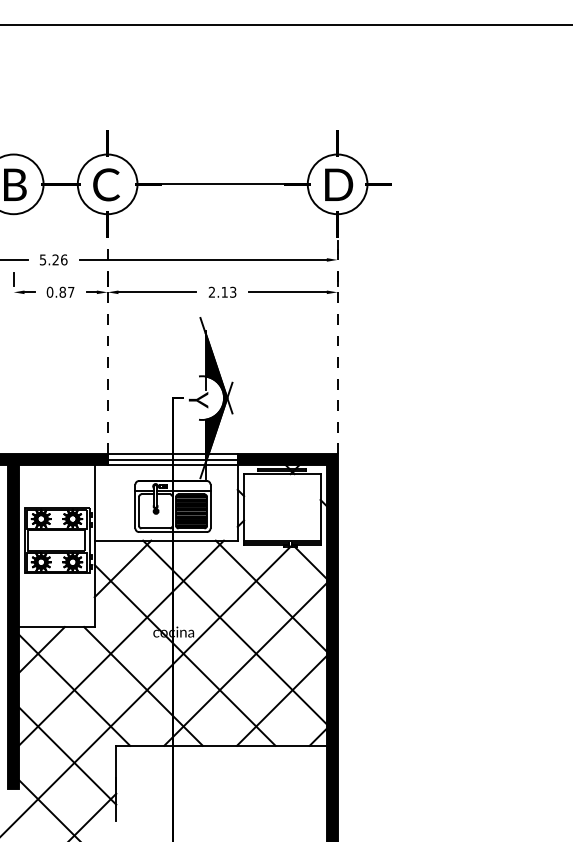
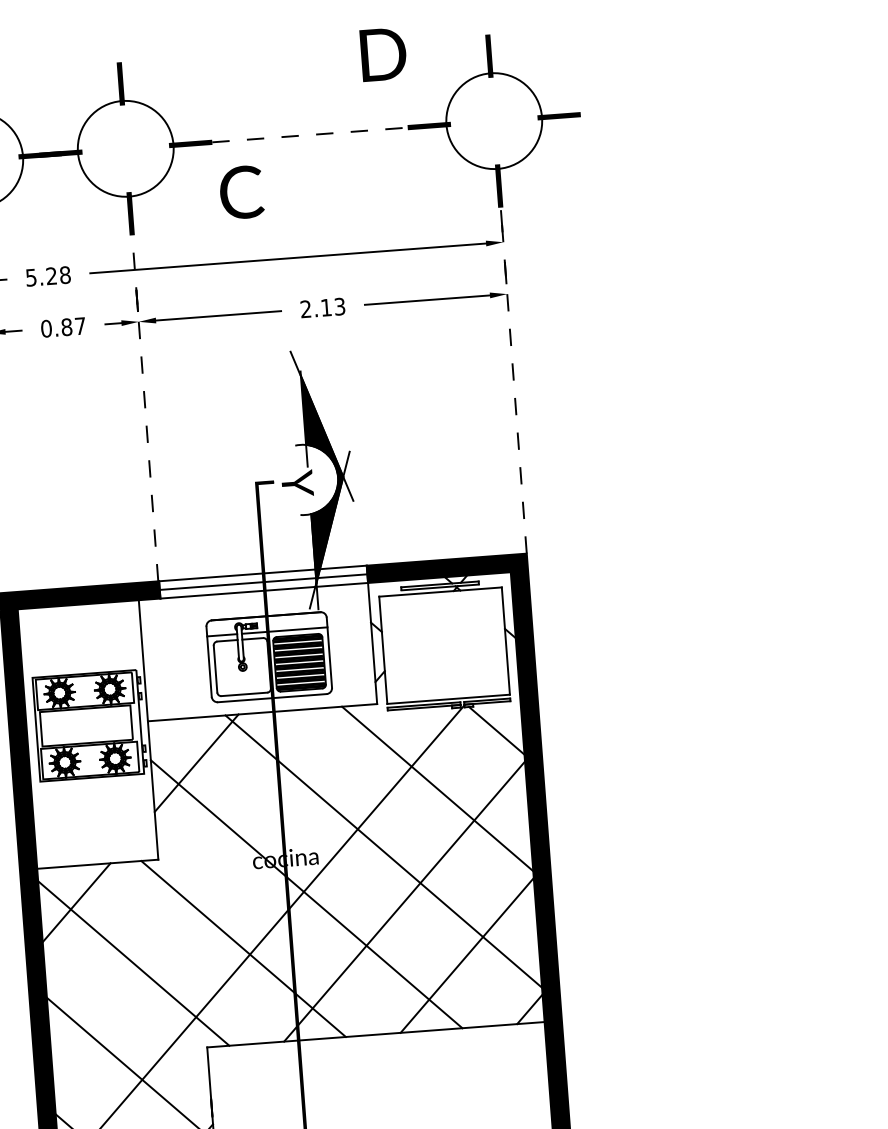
text: (106, 184) -> (241, 191), moved
line: (222, 184) -> (309, 135), solid -> dashed
text: (339, 184) -> (384, 53), moved
text: (64, 259) -> (65, 274), 5.26 -> 5.28
line: (121, 642) -> (203, 881), removed

